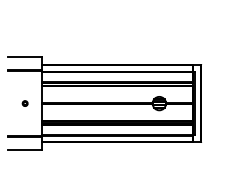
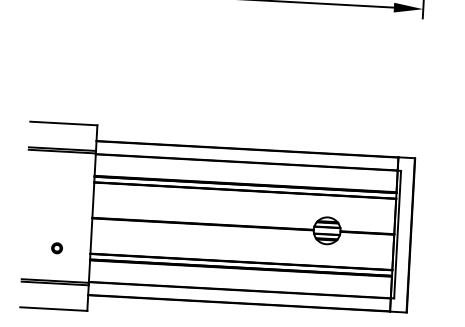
part: (24, 103) -> (55, 248), moved

